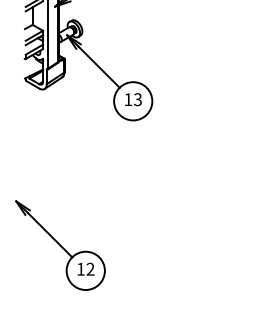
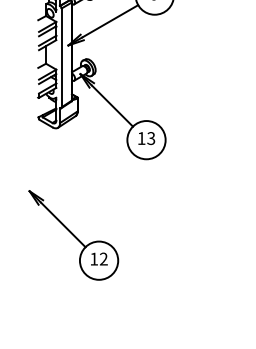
part: (60, 245) -> (73, 235), moved

